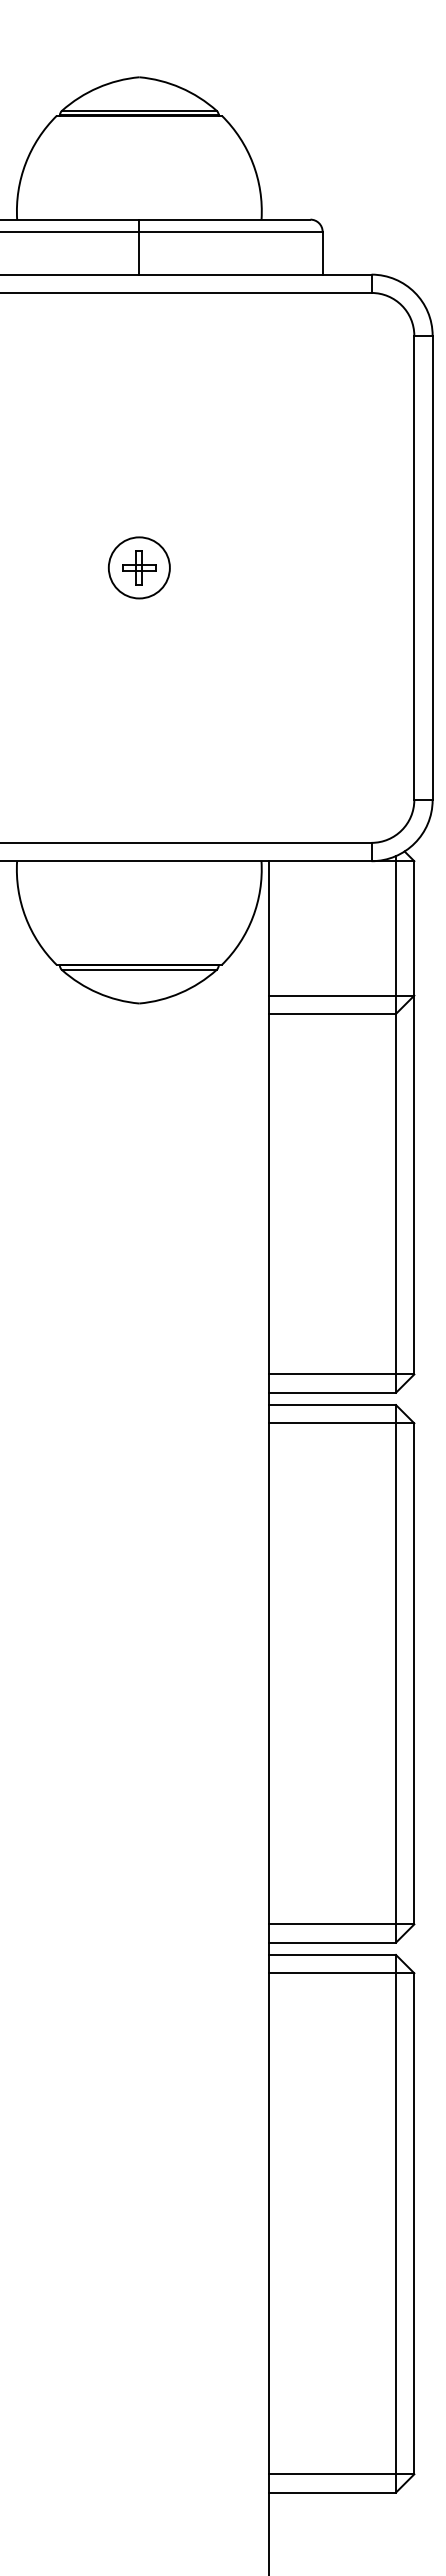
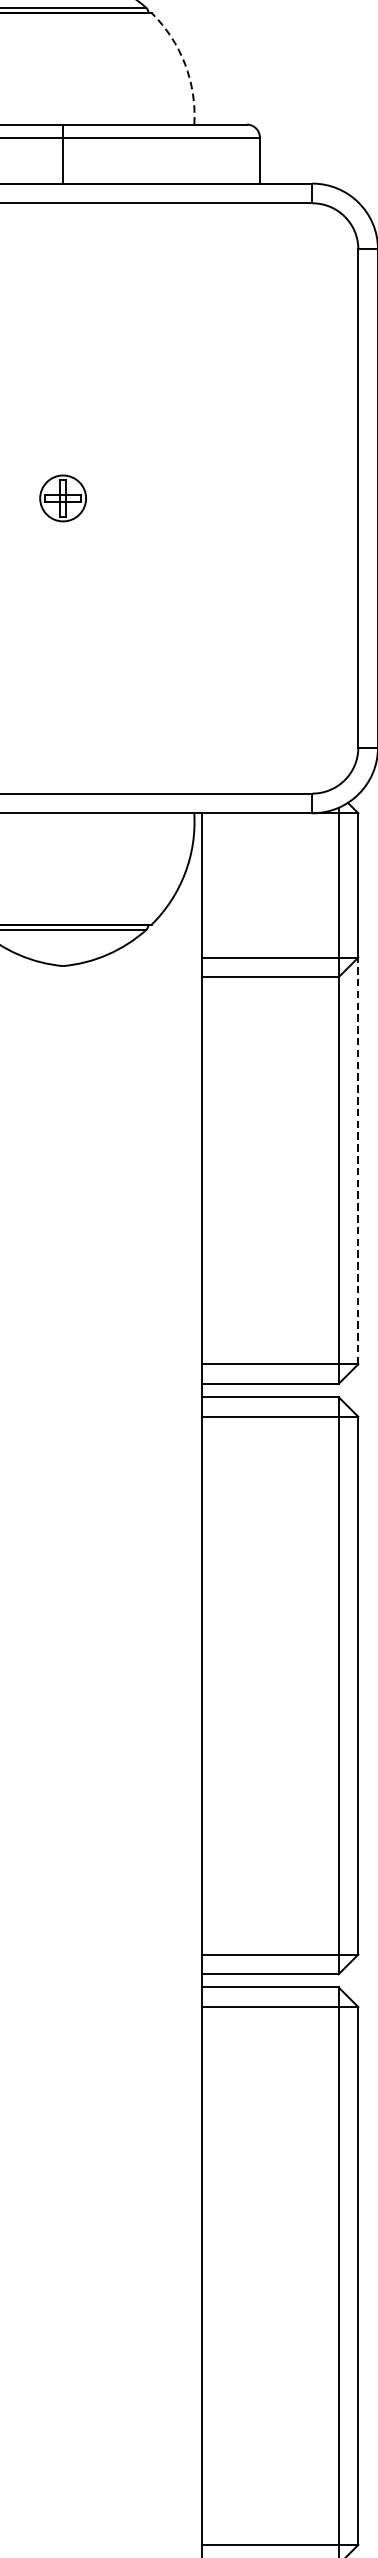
arc: (252, 163) -> (184, 64), solid -> dashed
circle: (138, 567) -> (62, 498), size x0.7
line: (414, 1184) -> (358, 1160), solid -> dashed

